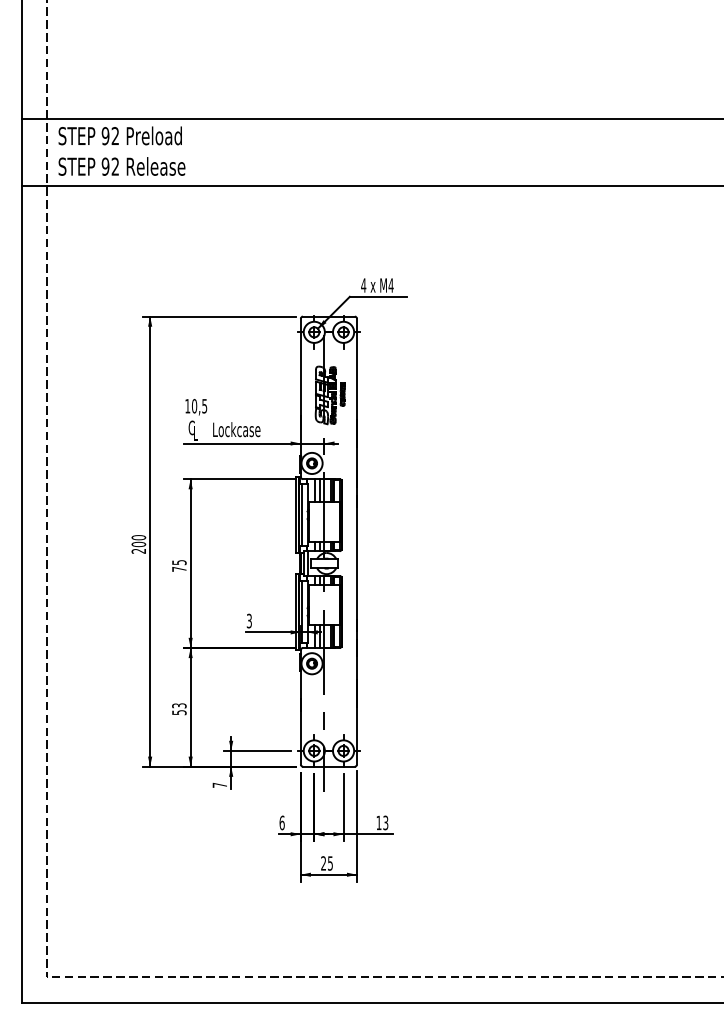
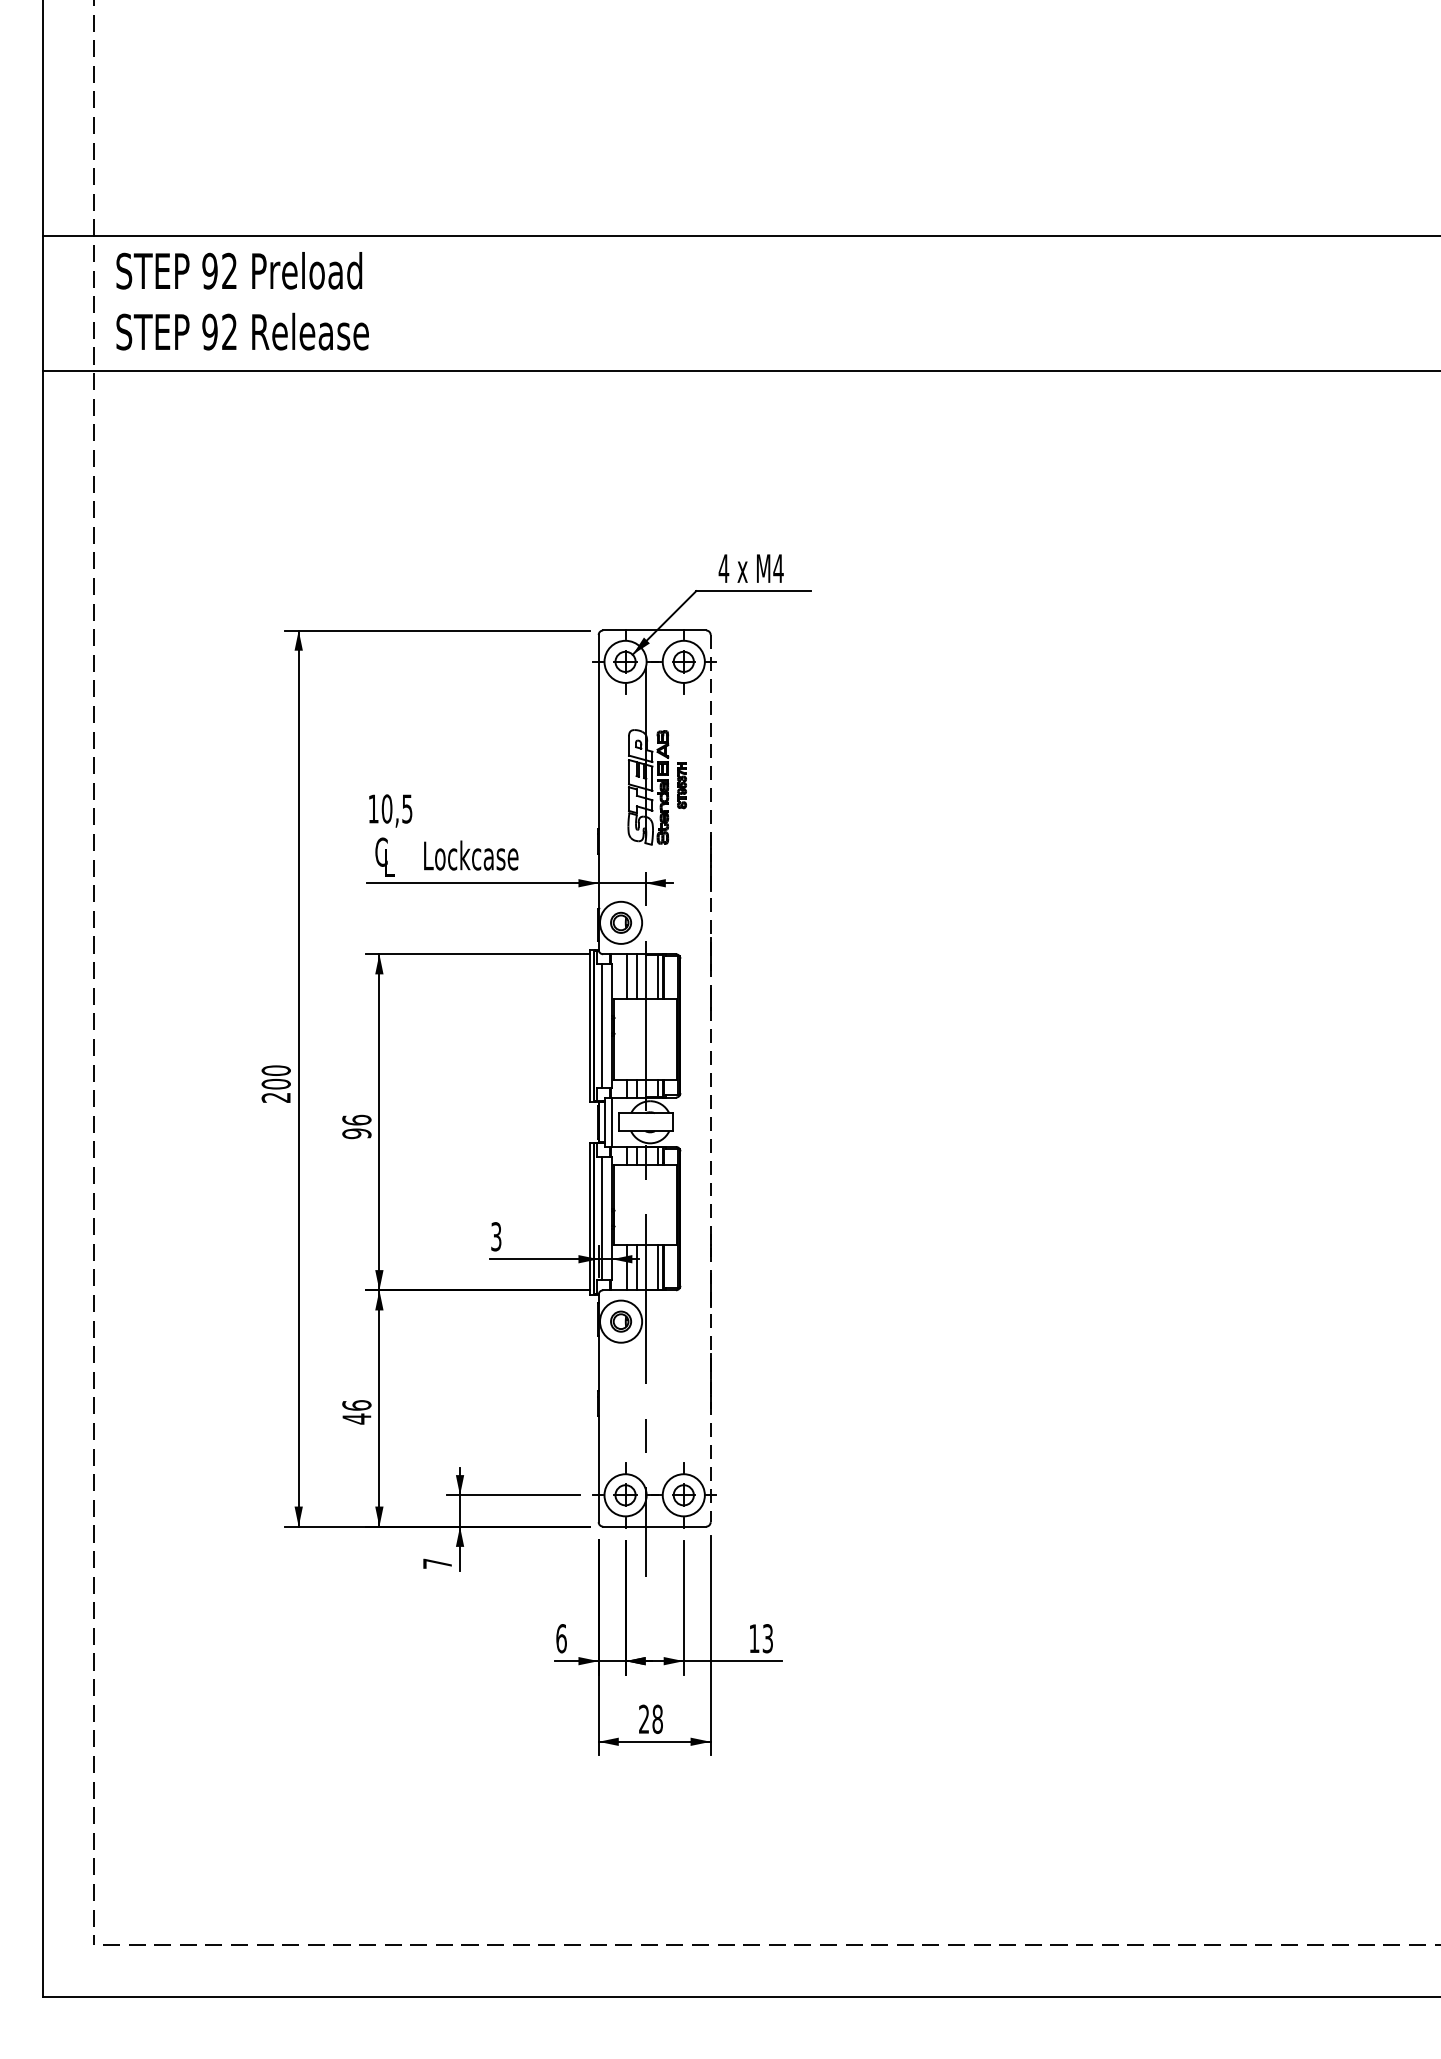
line: (357, 541) -> (711, 1078), solid -> dashed
text: (179, 565) -> (357, 1126), 75 -> 96
text: (179, 709) -> (357, 1412), 53 -> 46
text: (330, 863) -> (657, 1719), 25 -> 28

